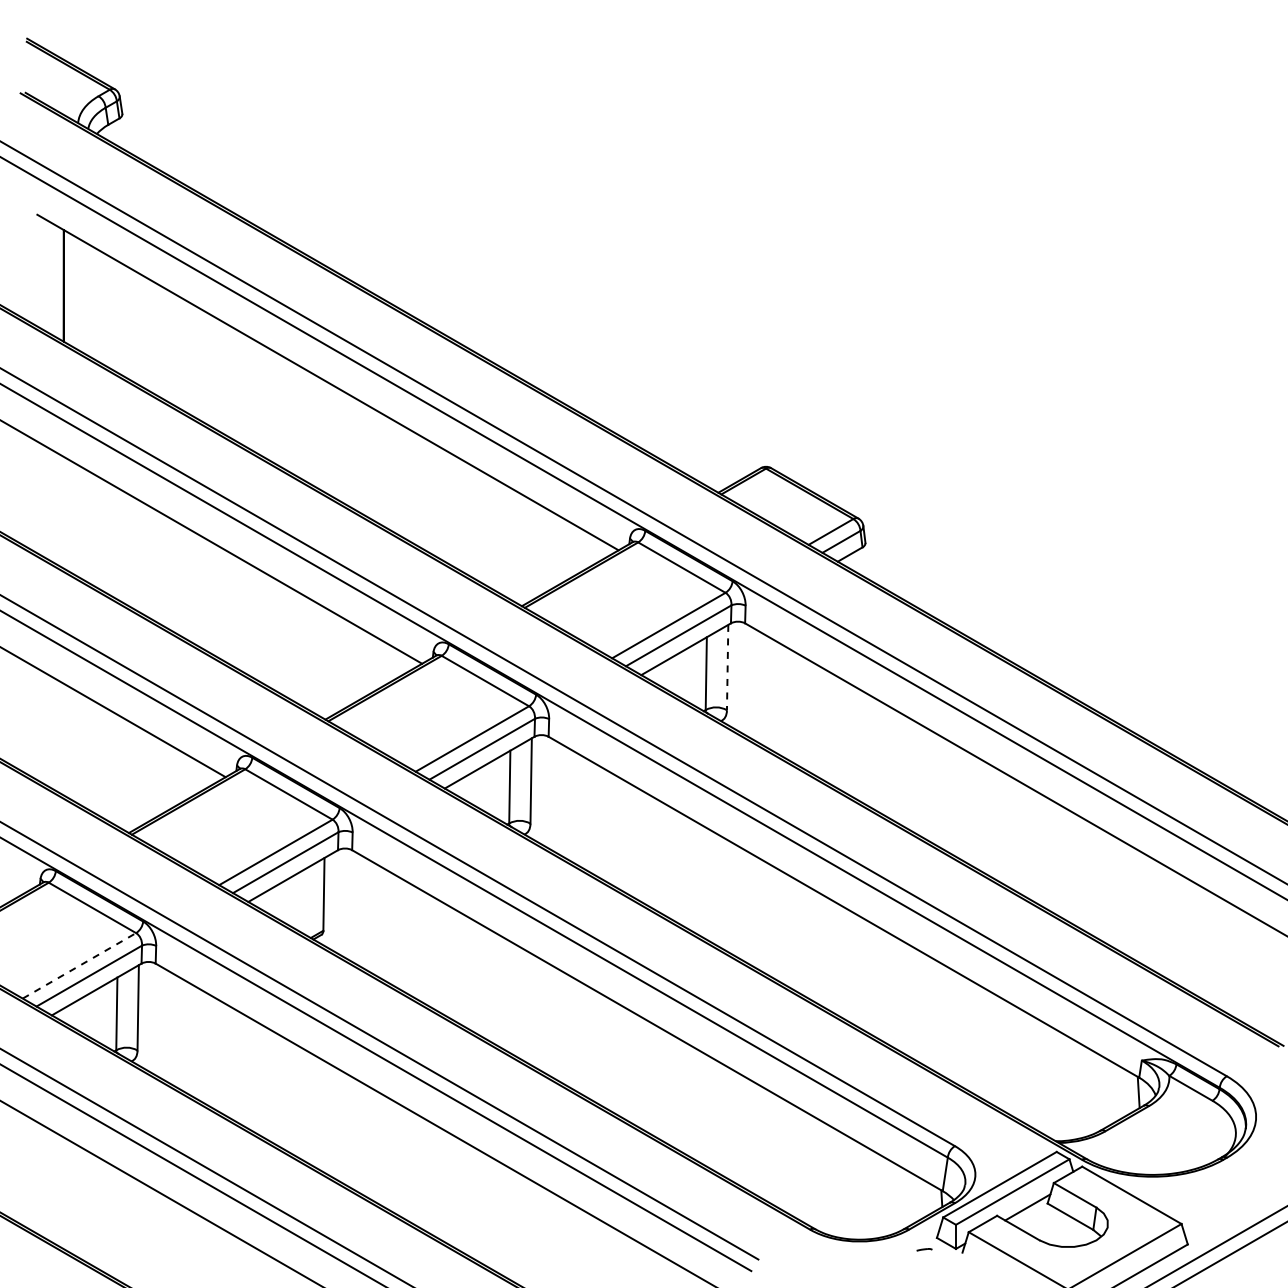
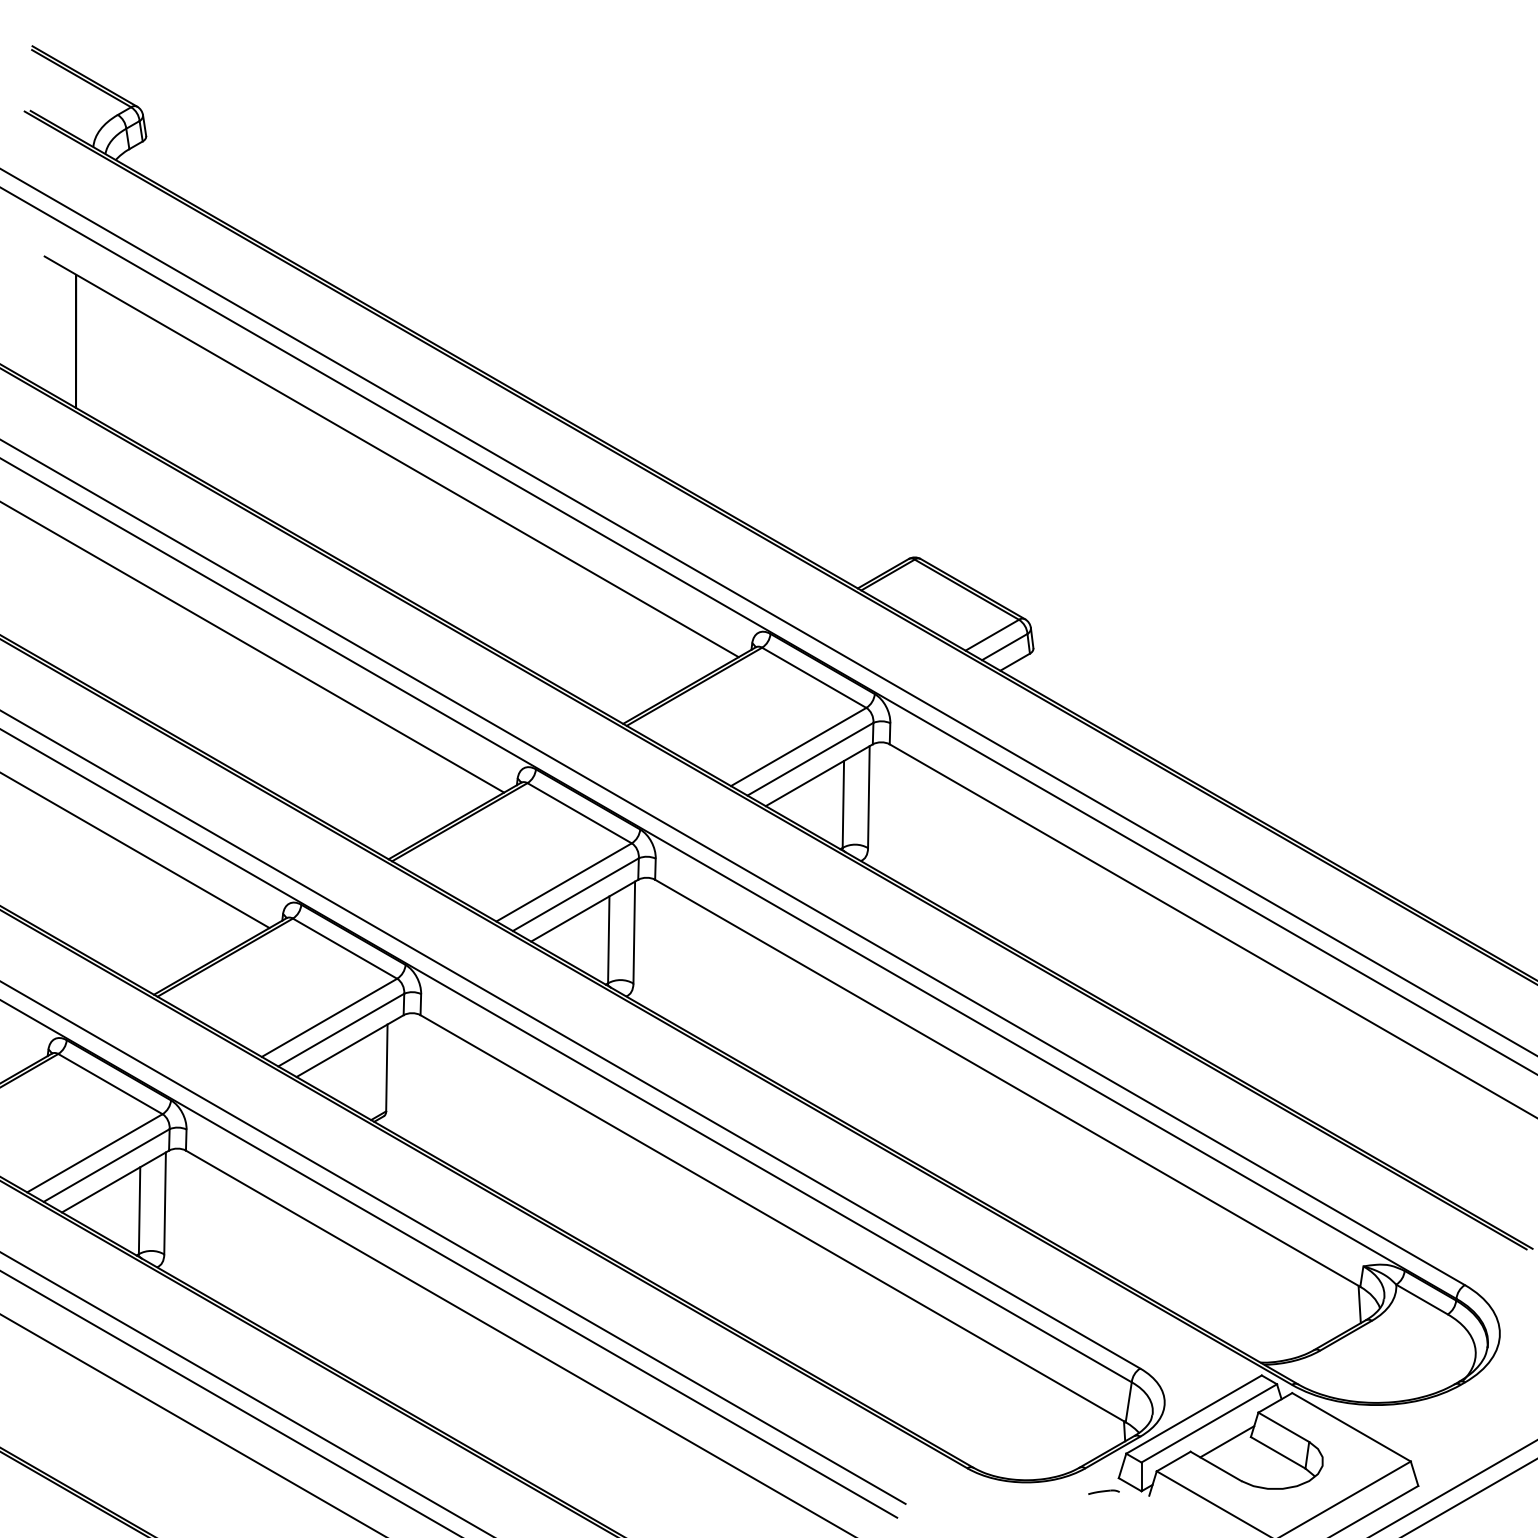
line: (727, 667) -> (868, 797), dashed -> solid
line: (79, 965) -> (94, 1152), dashed -> solid
part: (924, 1249) -> (1103, 1491), size x1.67

